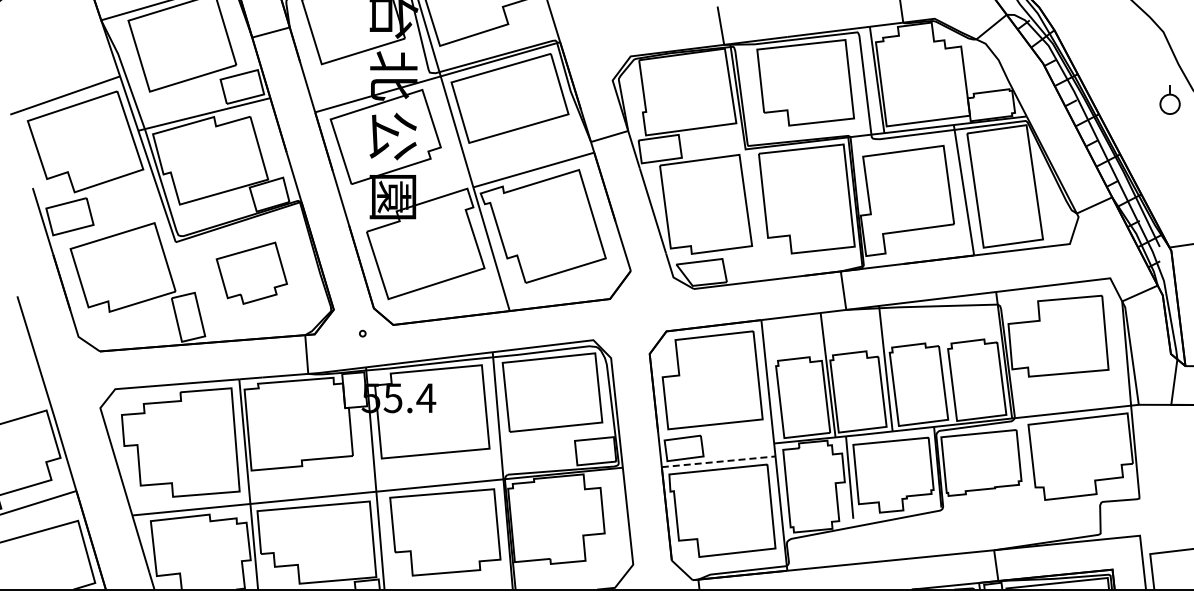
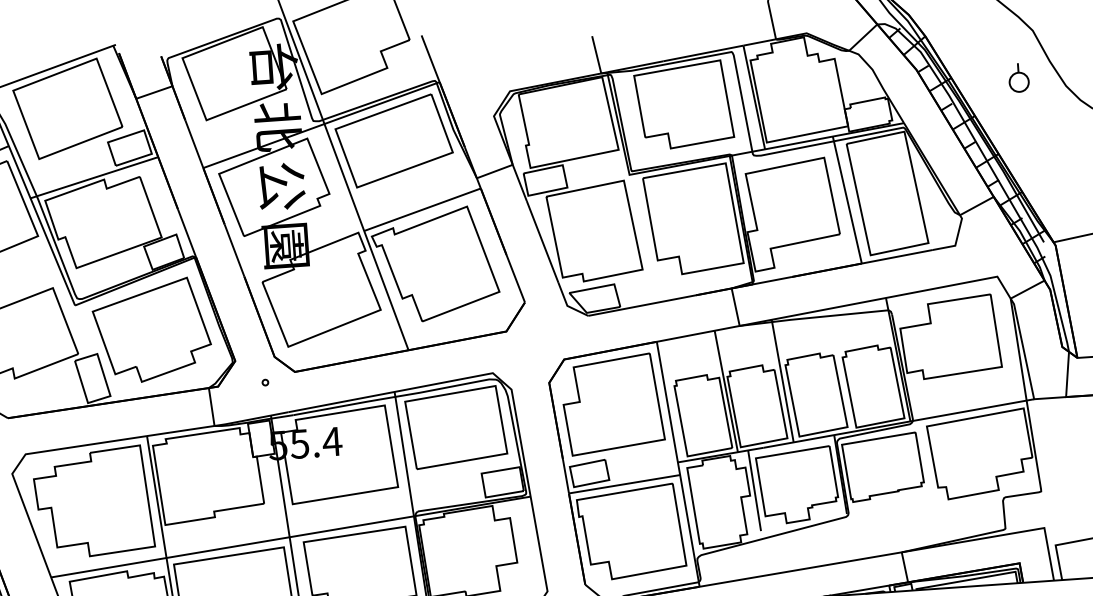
part: (1169, 99) -> (1018, 77), moved
part: (251, 273) -> (151, 331), size x1.67
line: (719, 461) -> (625, 483), dashed -> solid

